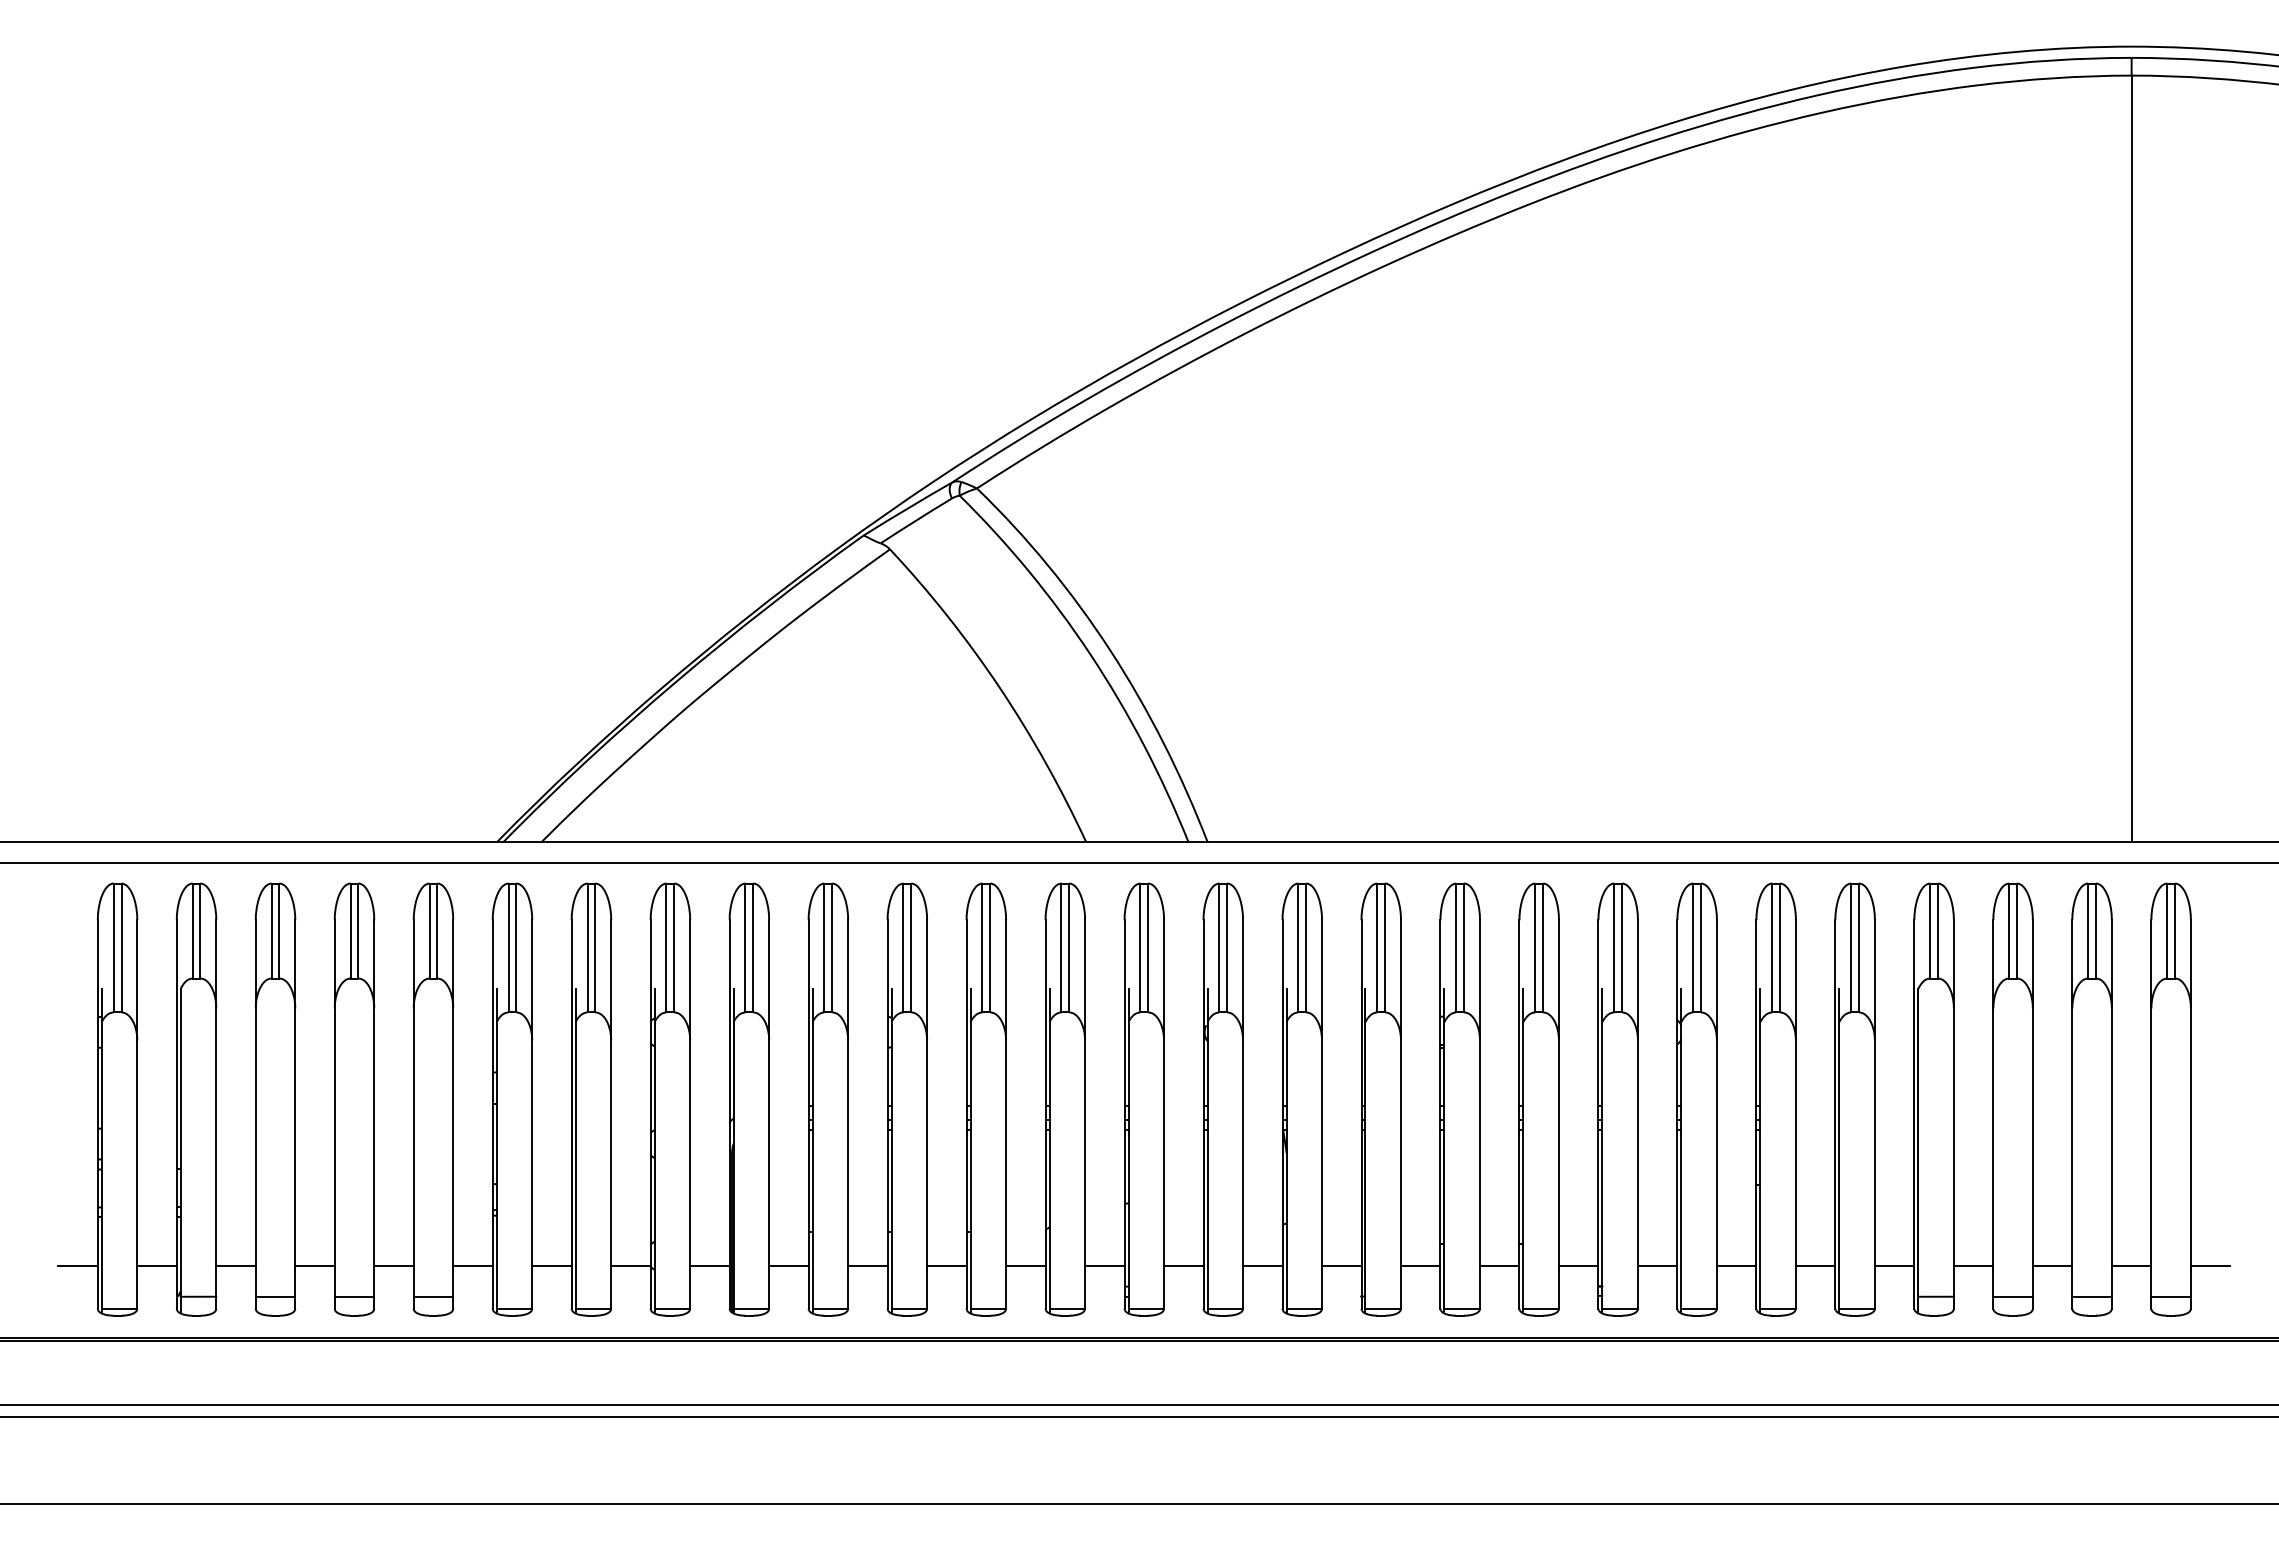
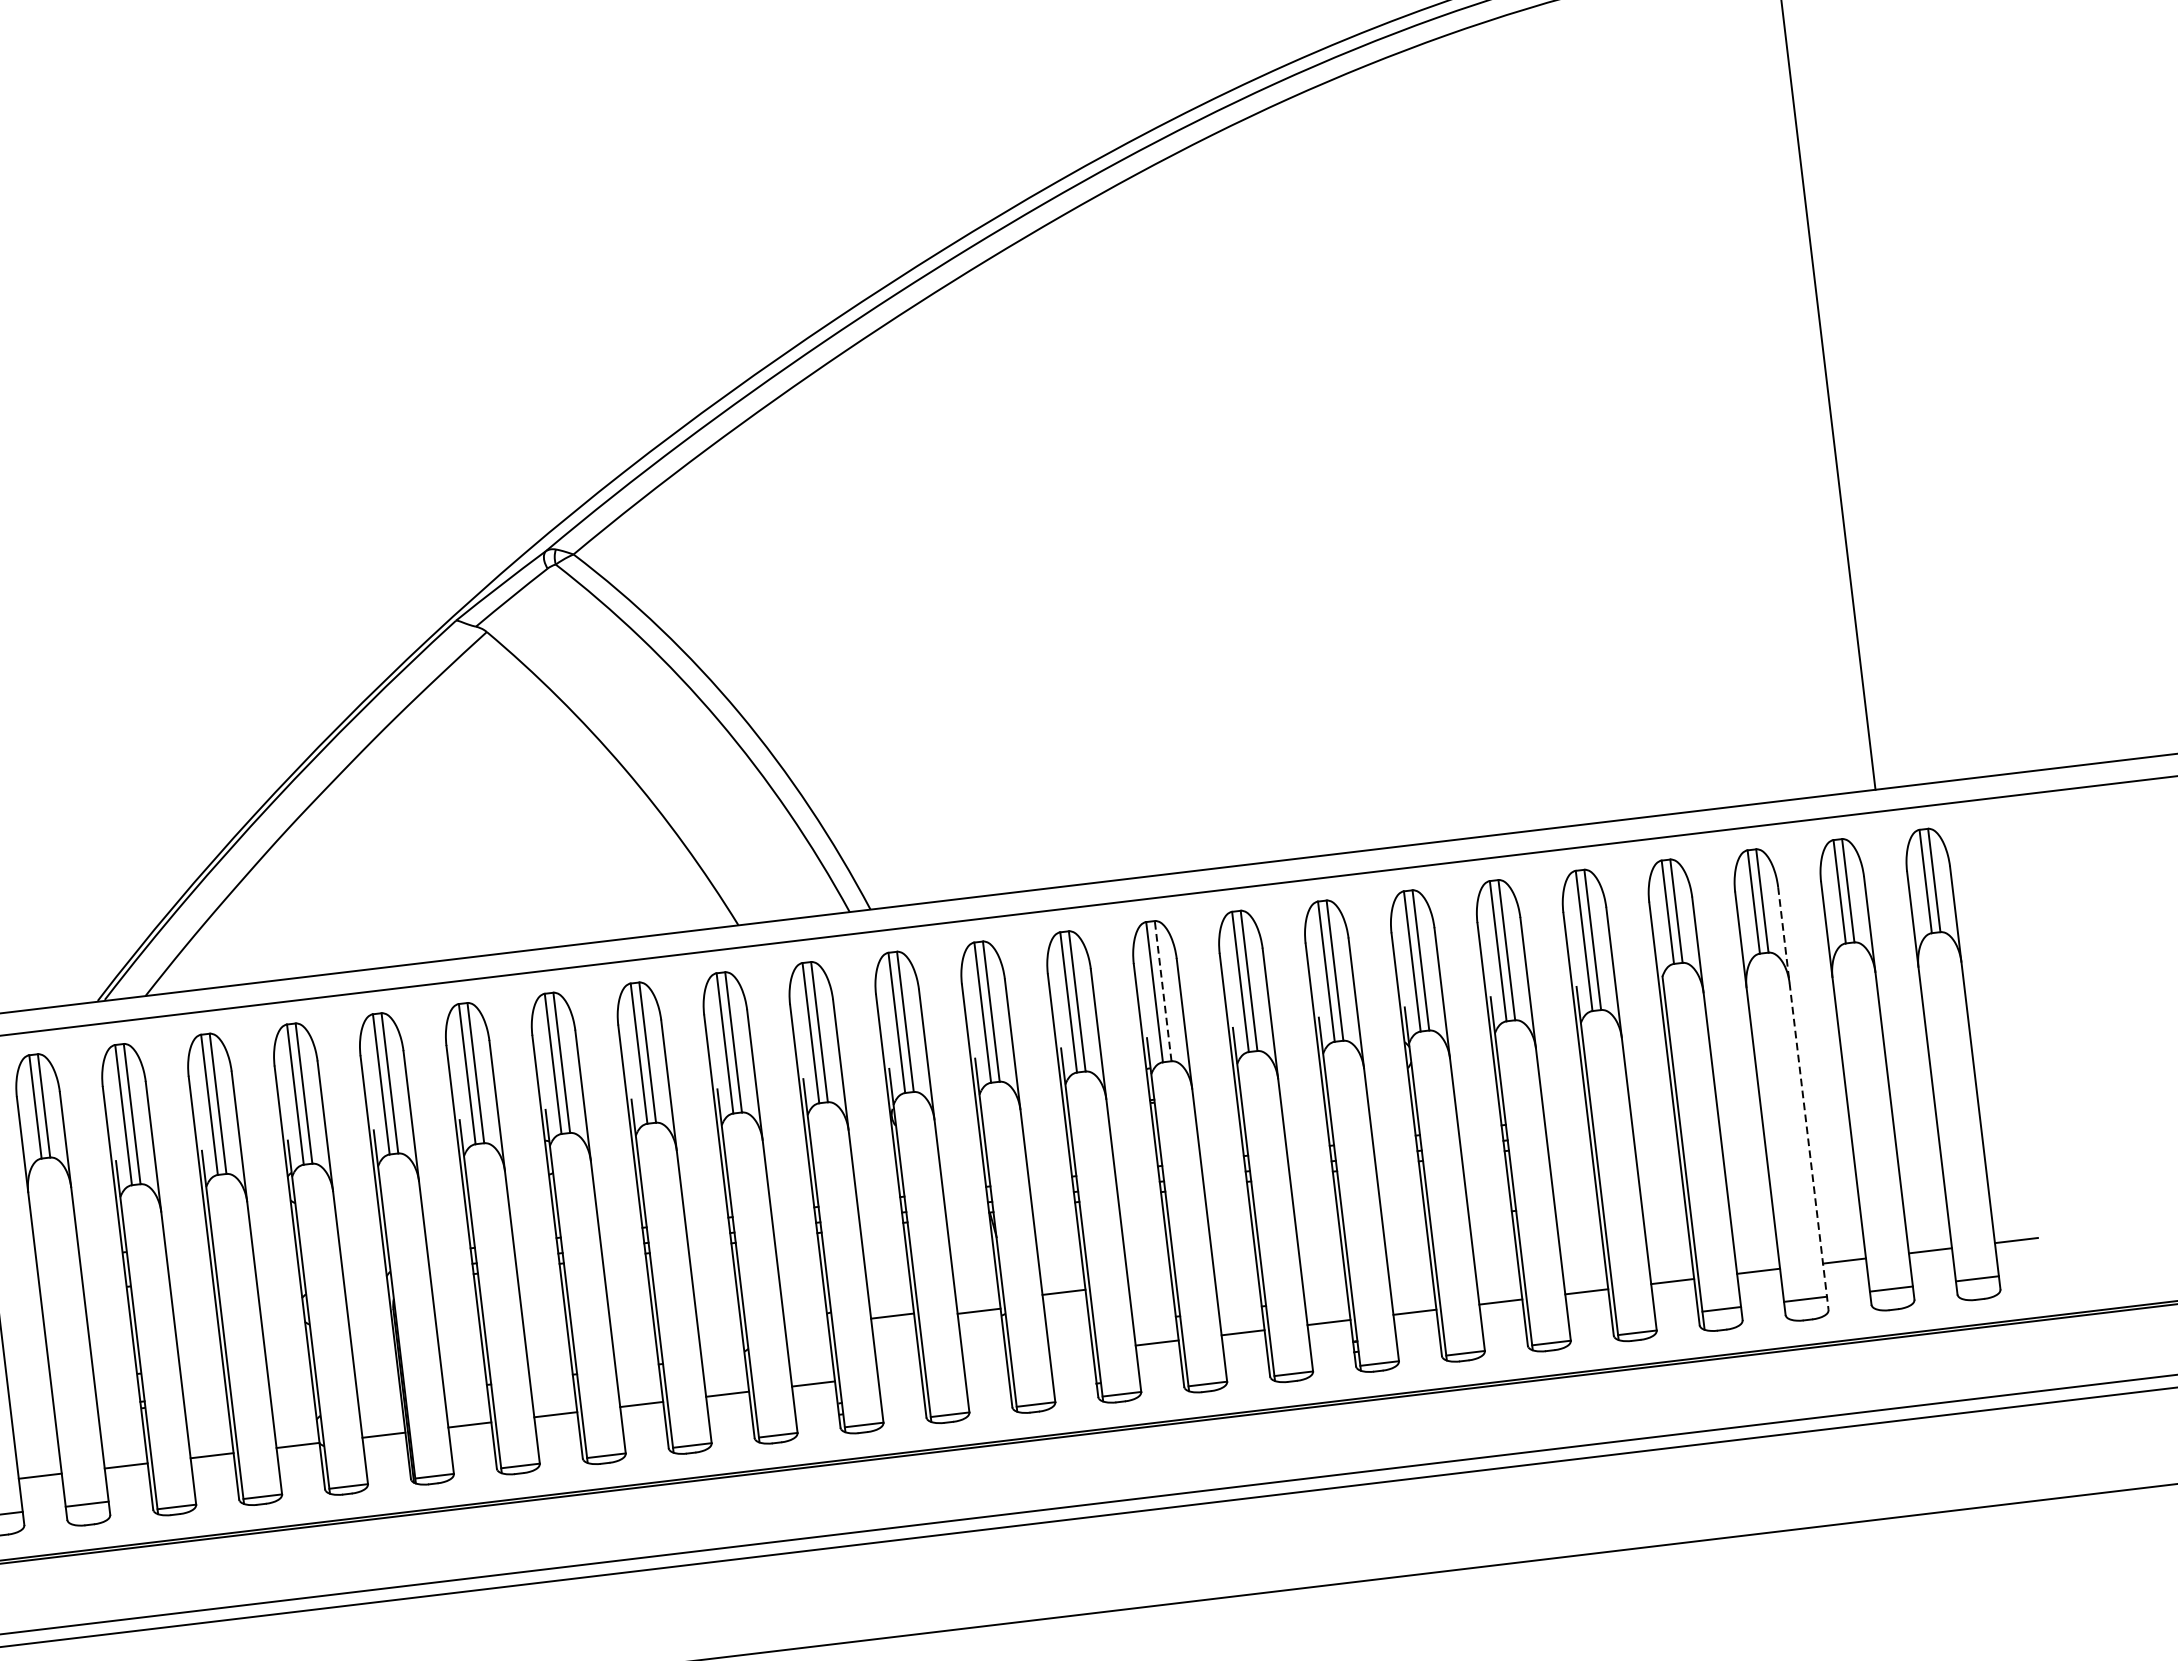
line: (1464, 947) -> (1163, 990), solid -> dashed
line: (2032, 1115) -> (1803, 1099), solid -> dashed
line: (1183, 1266) -> (892, 1316), moved
line: (1262, 1266) -> (978, 1311), moved
line: (1341, 1266) -> (1063, 1292), moved

